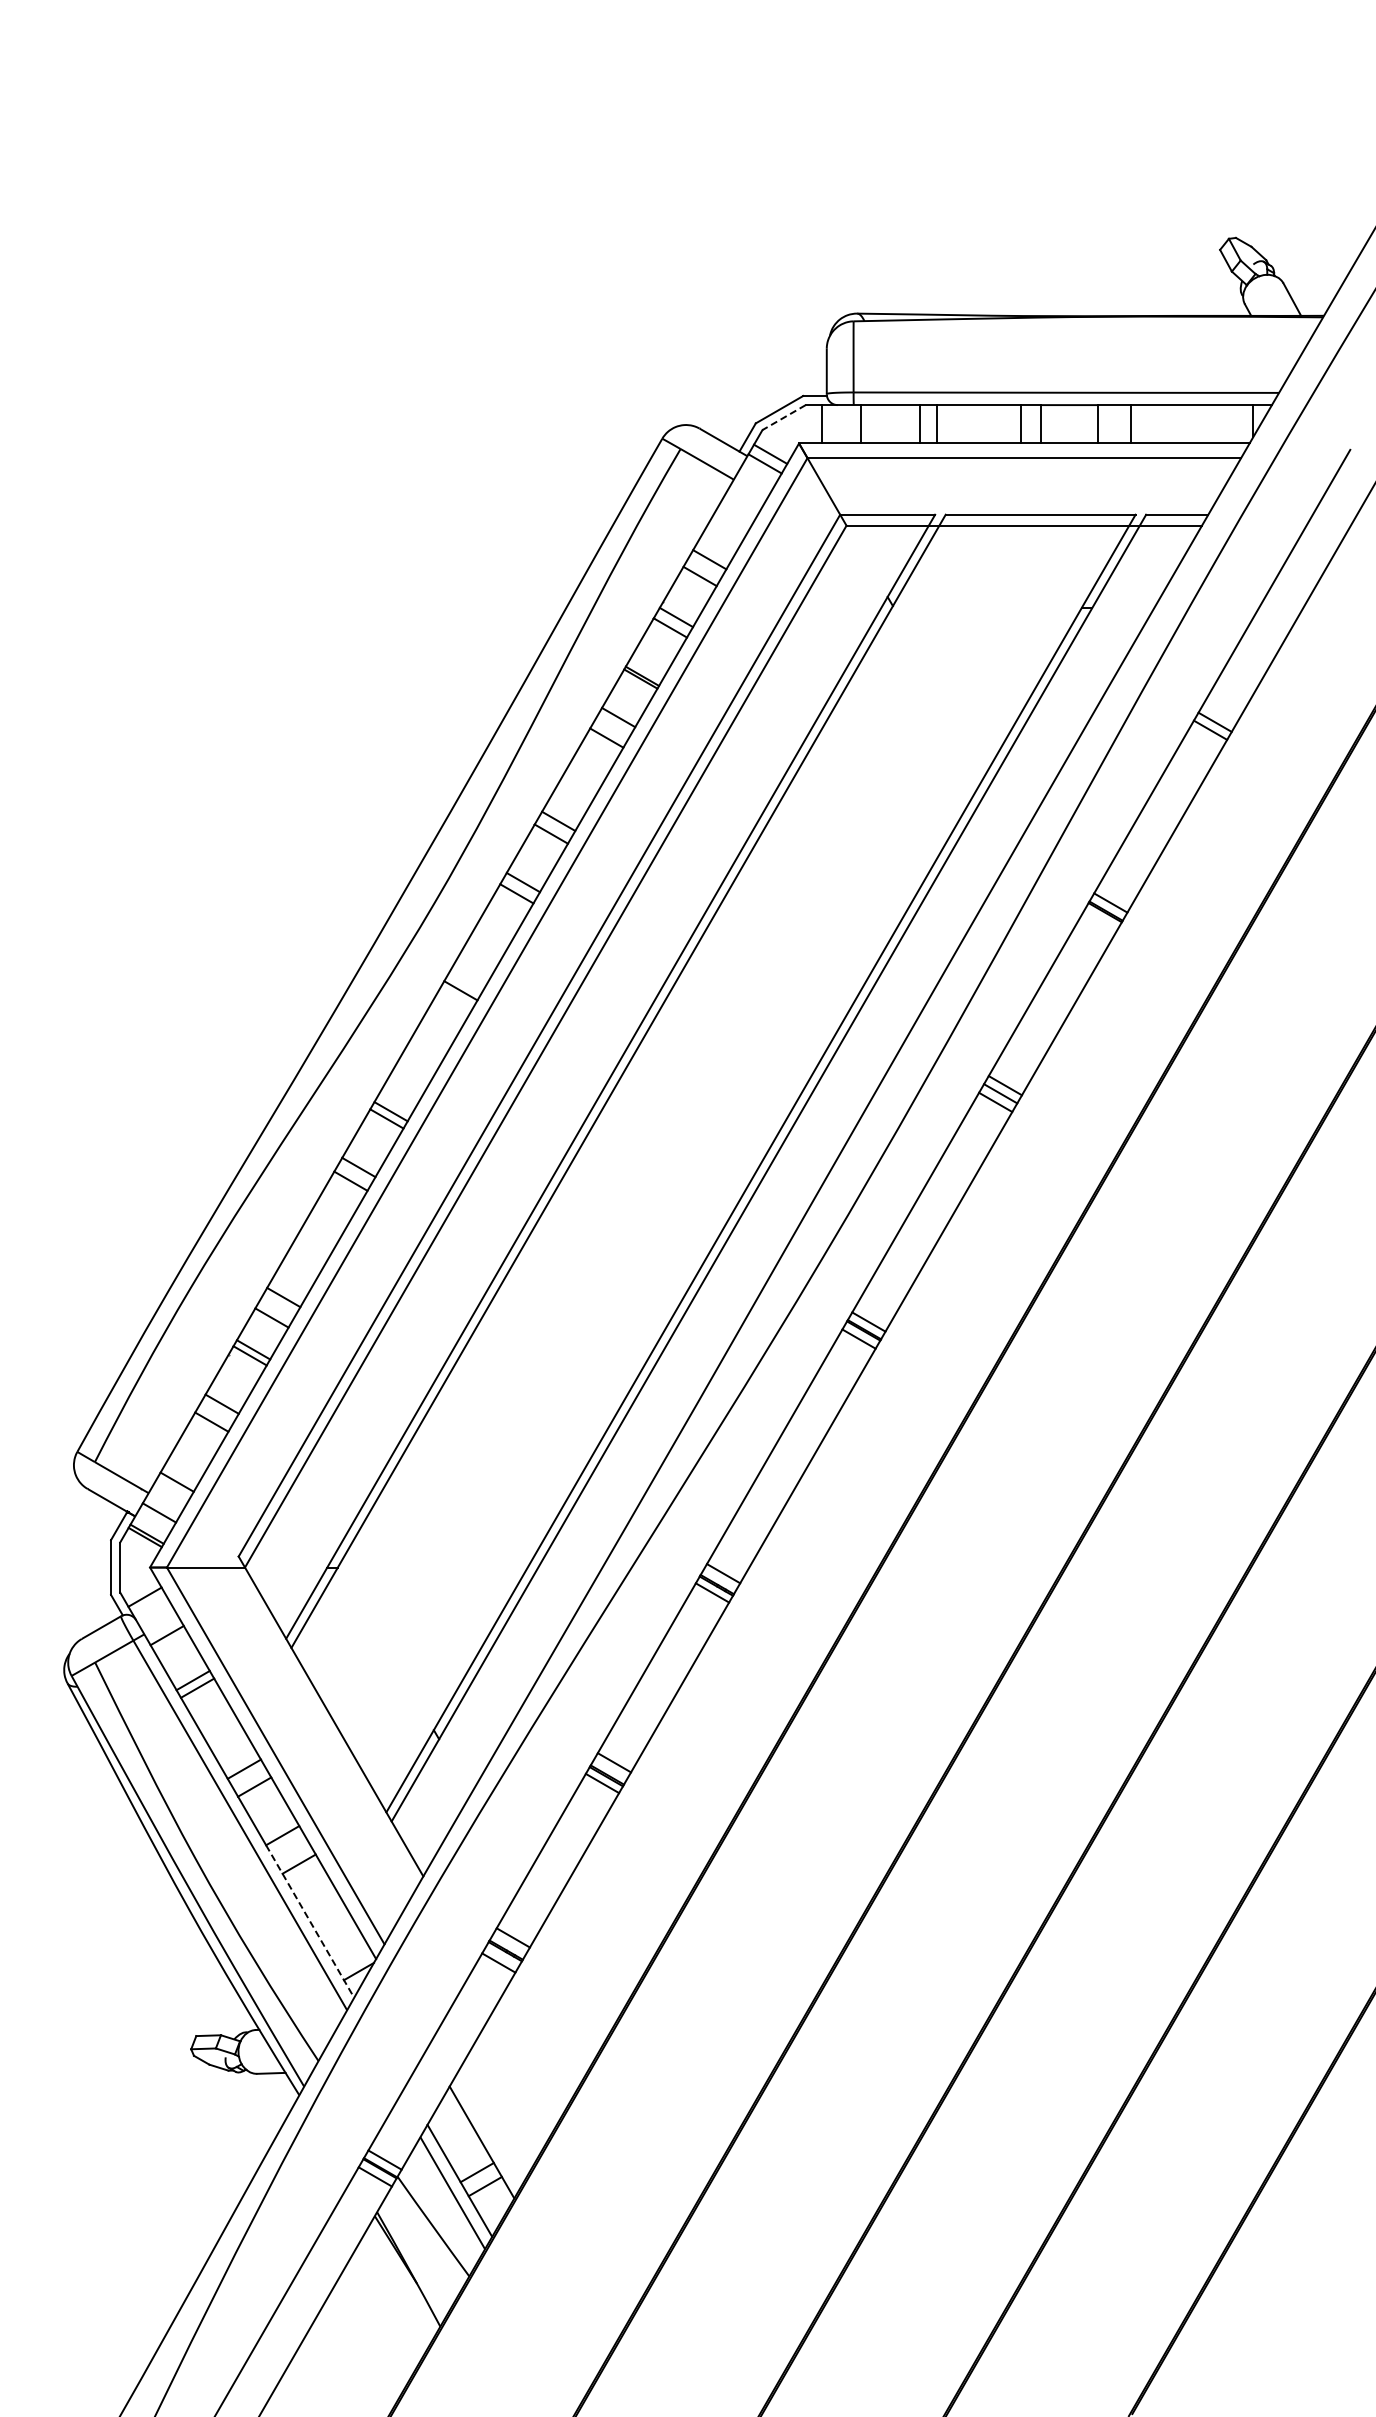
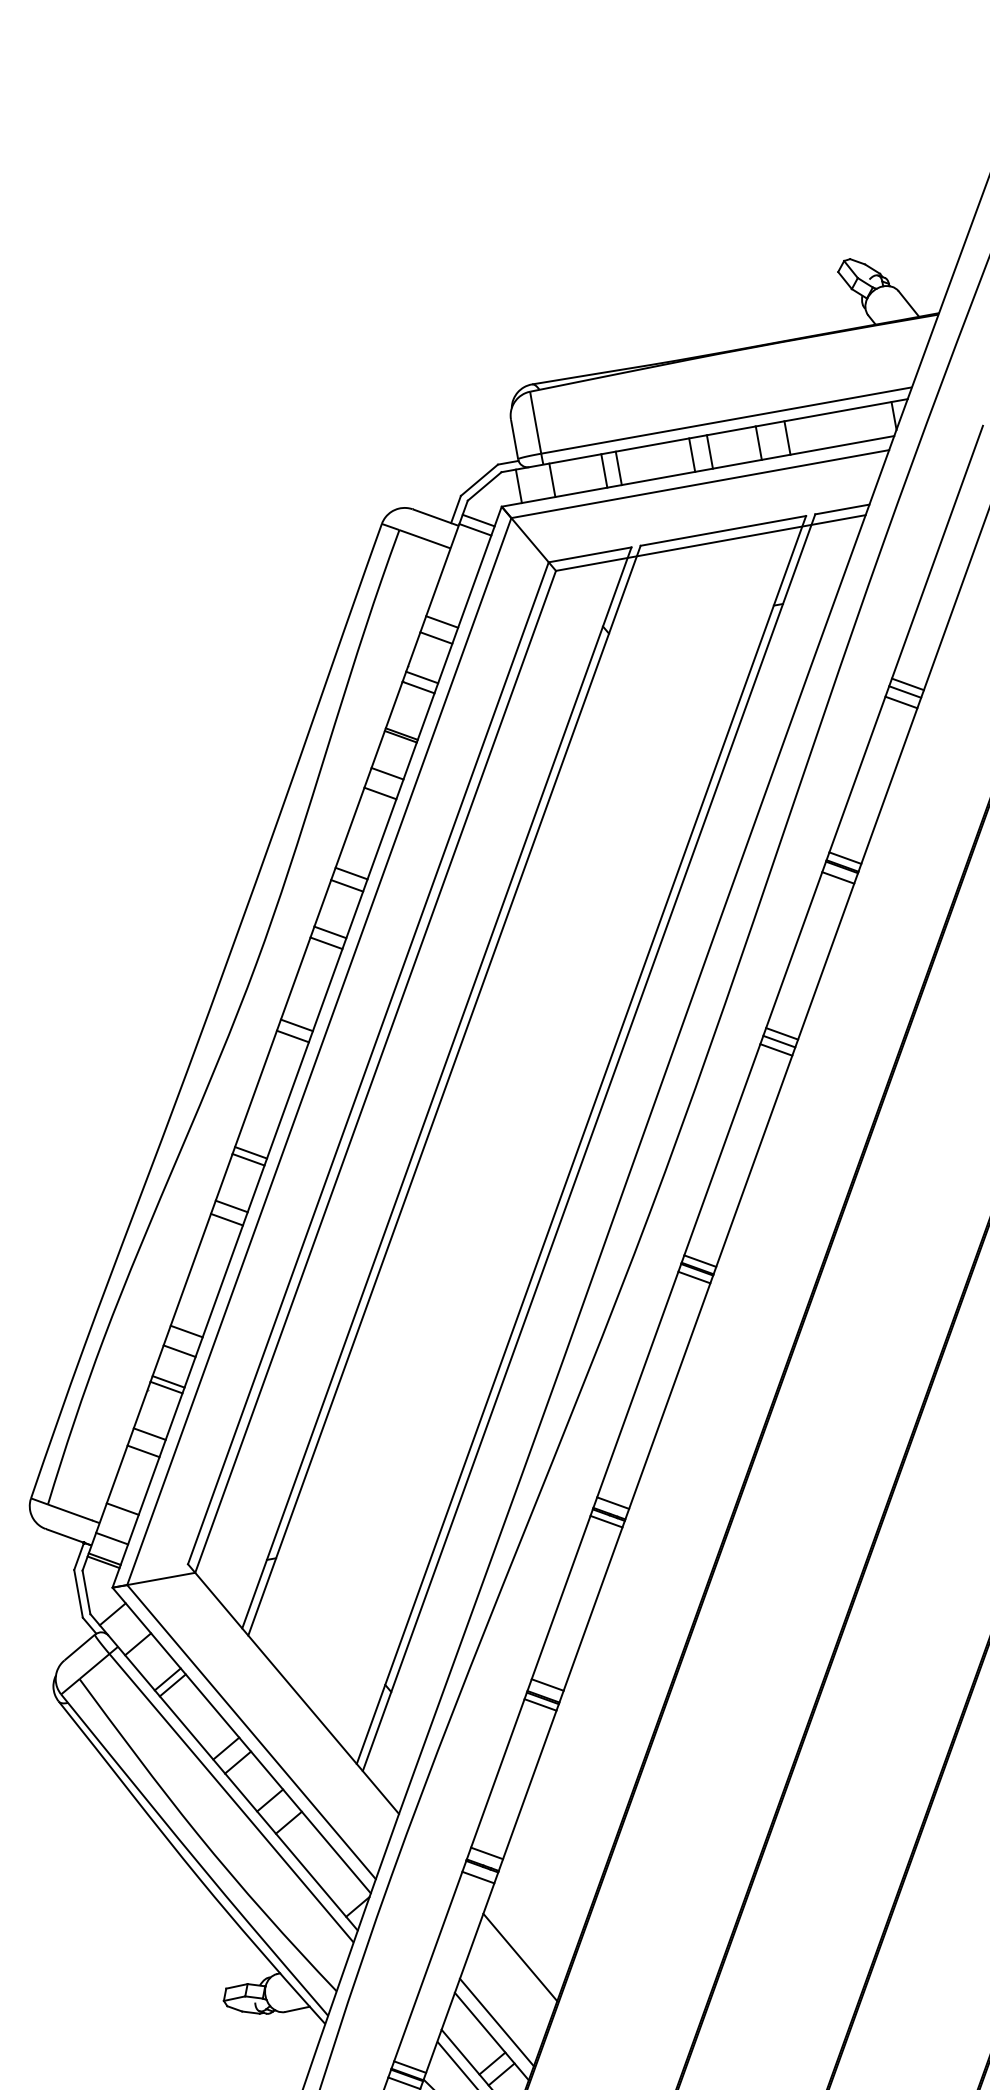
line: (784, 417) -> (484, 486), dashed -> solid
line: (1203, 740) -> (900, 702), added
line: (1098, 923) -> (837, 877), added
line: (467, 978) -> (296, 1024), added
line: (310, 1921) -> (307, 1870), dashed -> solid
line: (529, 2060) -> (520, 1957), added
line: (490, 2127) -> (496, 2022), added

